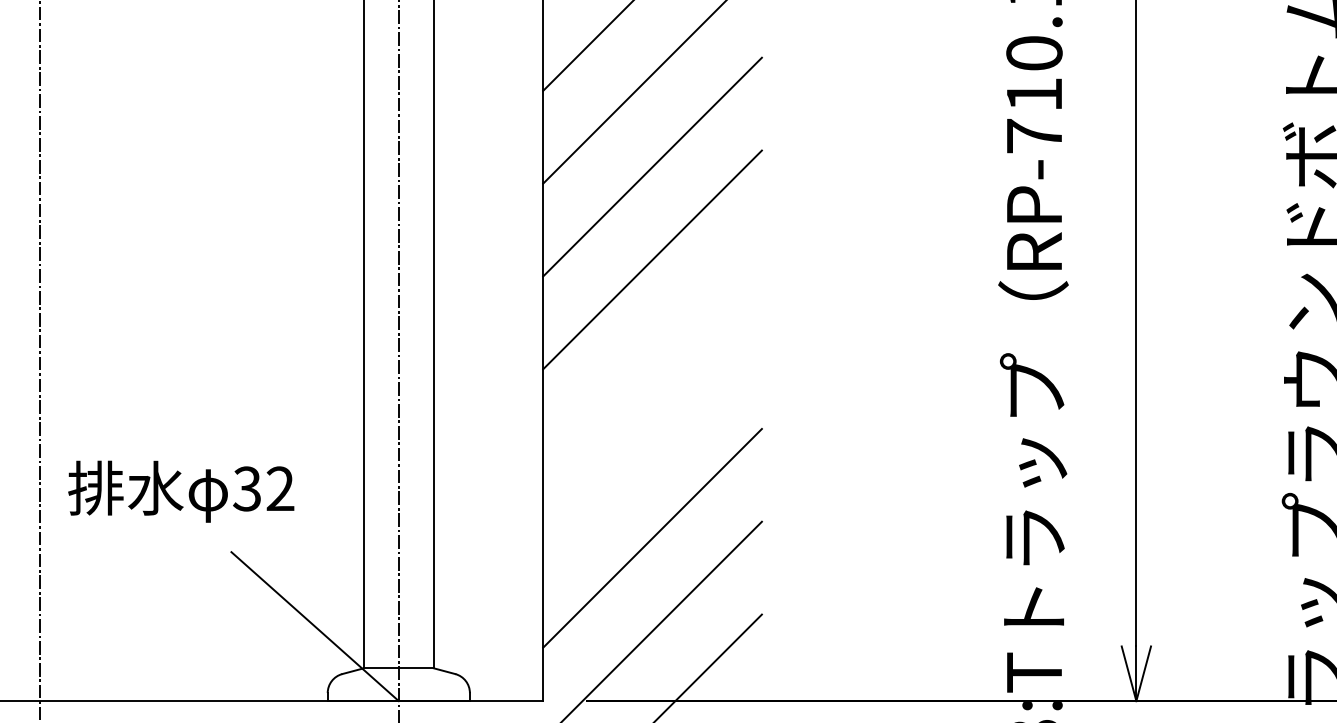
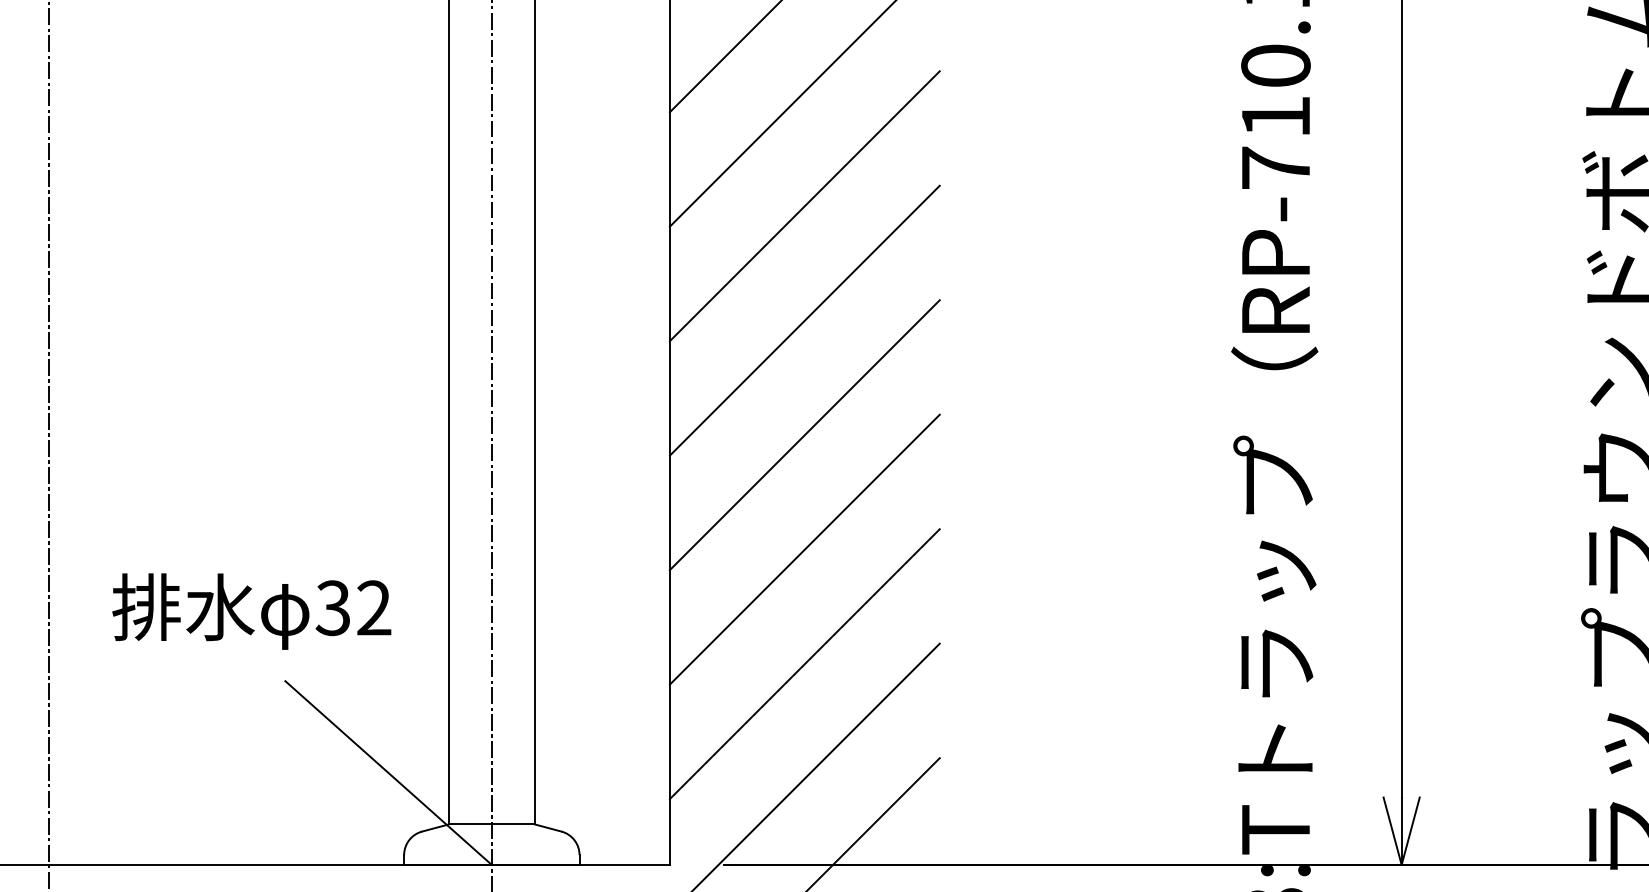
line: (652, 352) -> (804, 434), added
line: (652, 445) -> (804, 549), added
text: (181, 491) -> (252, 611), moved

